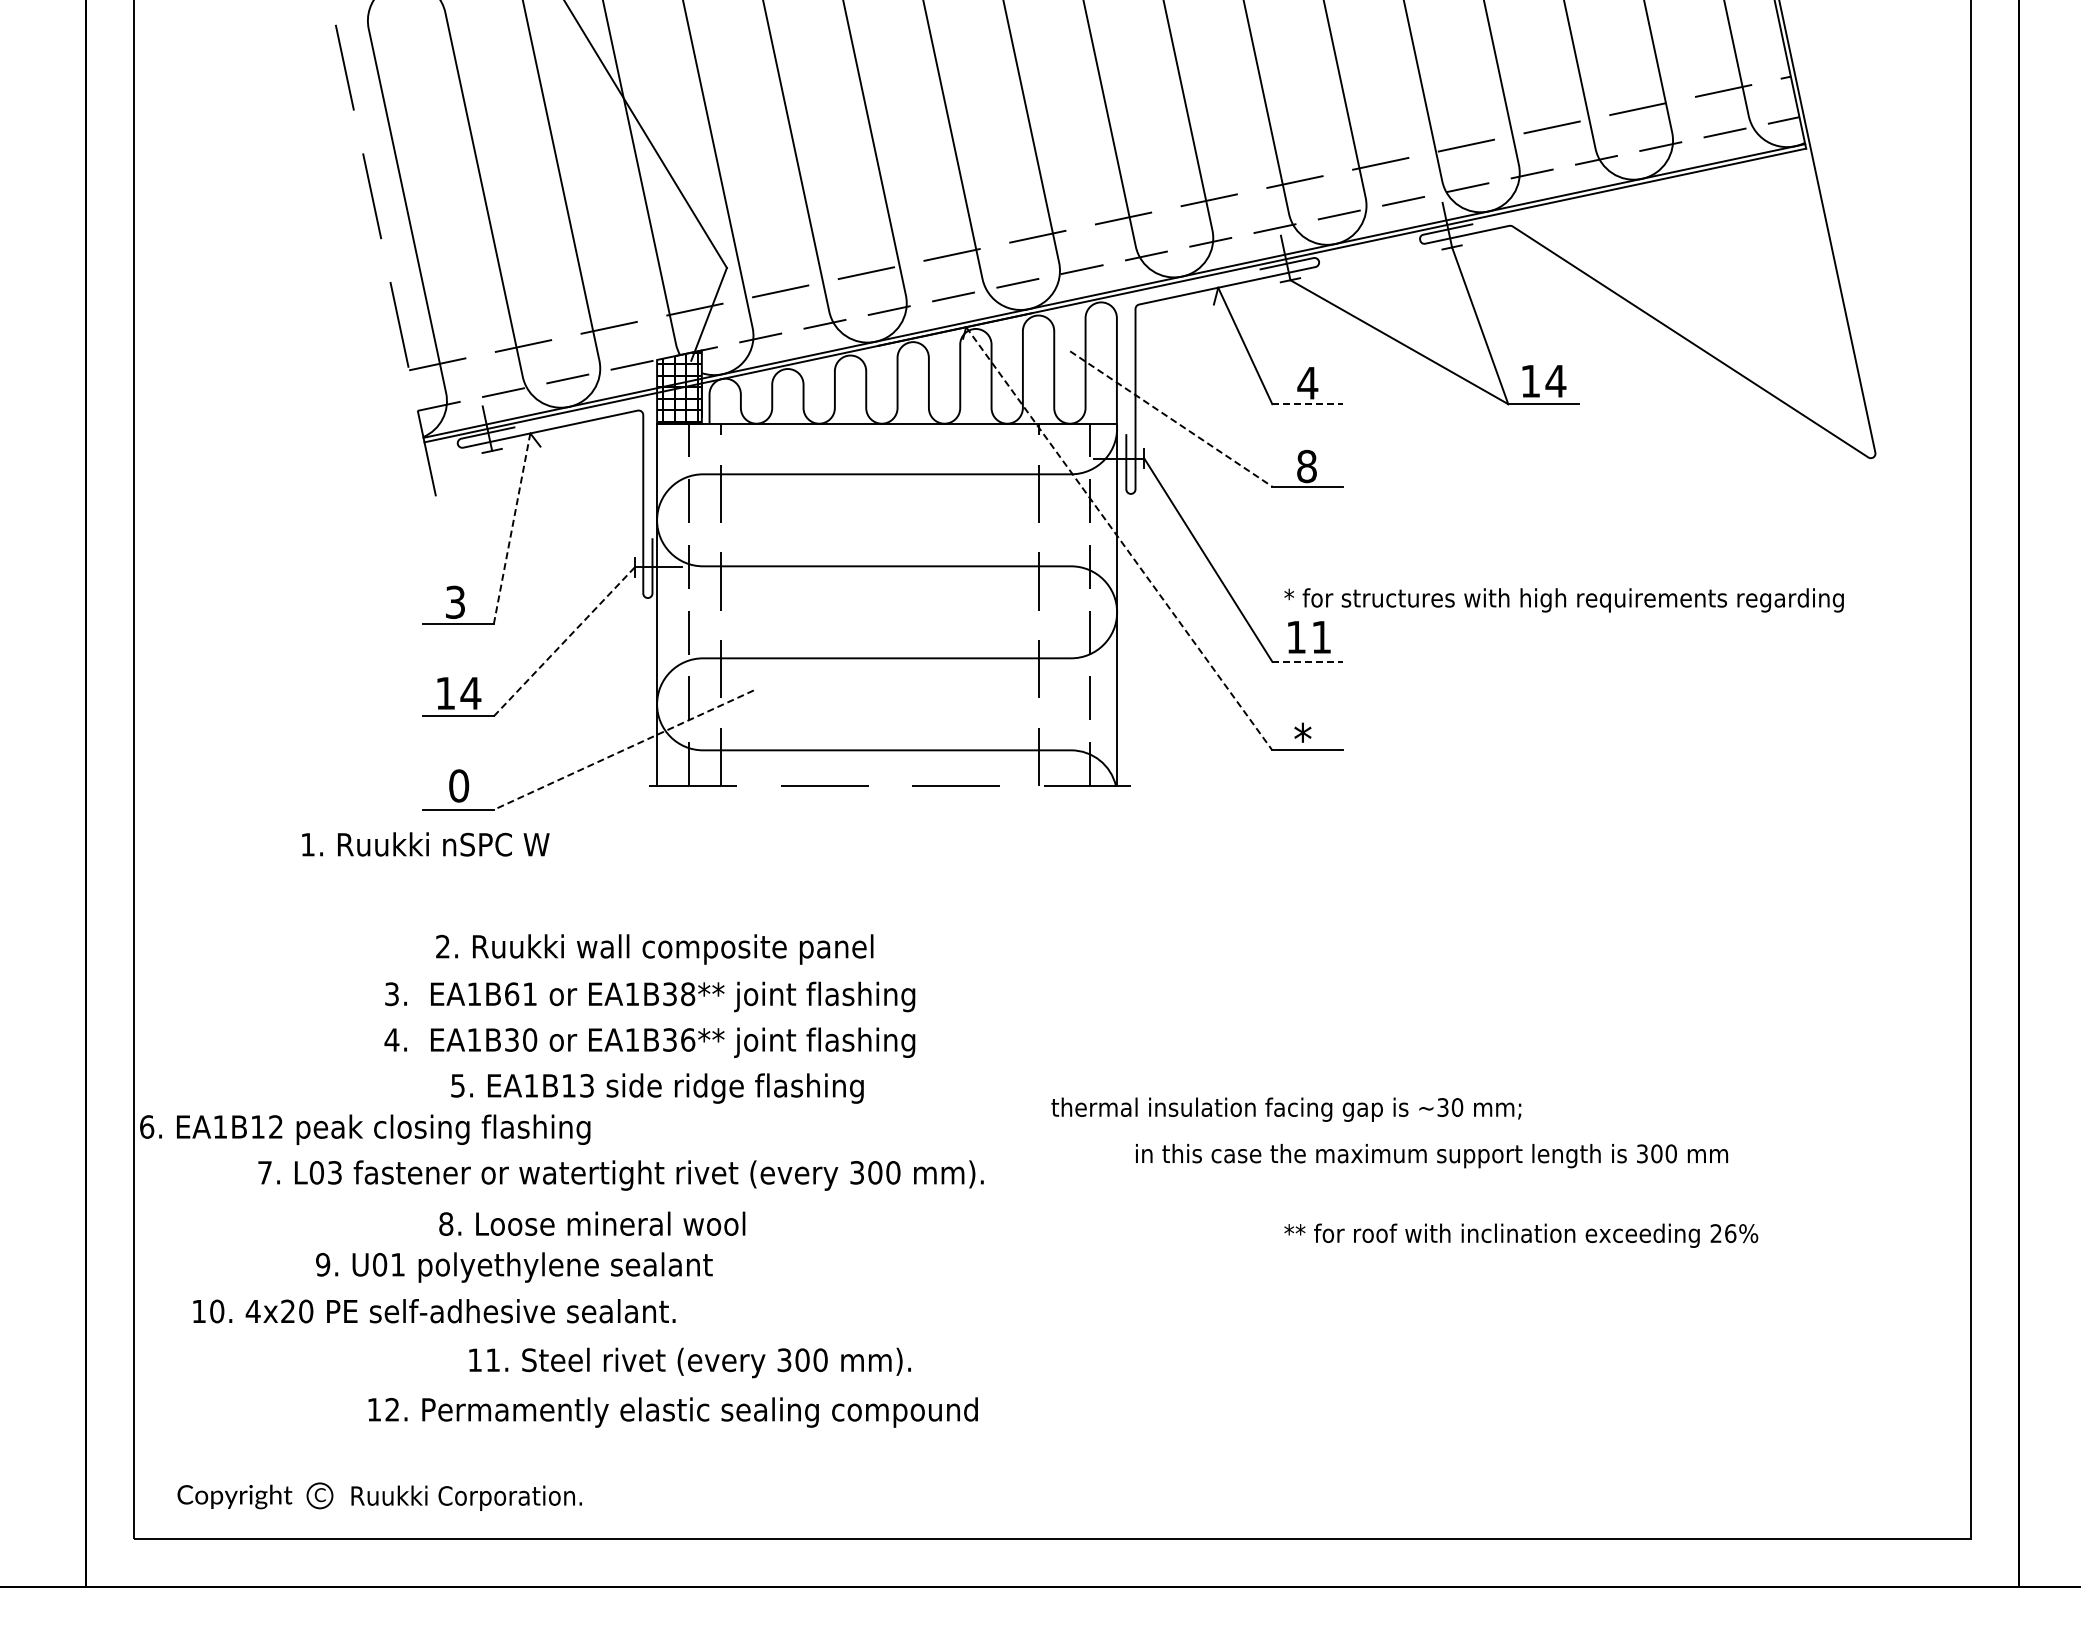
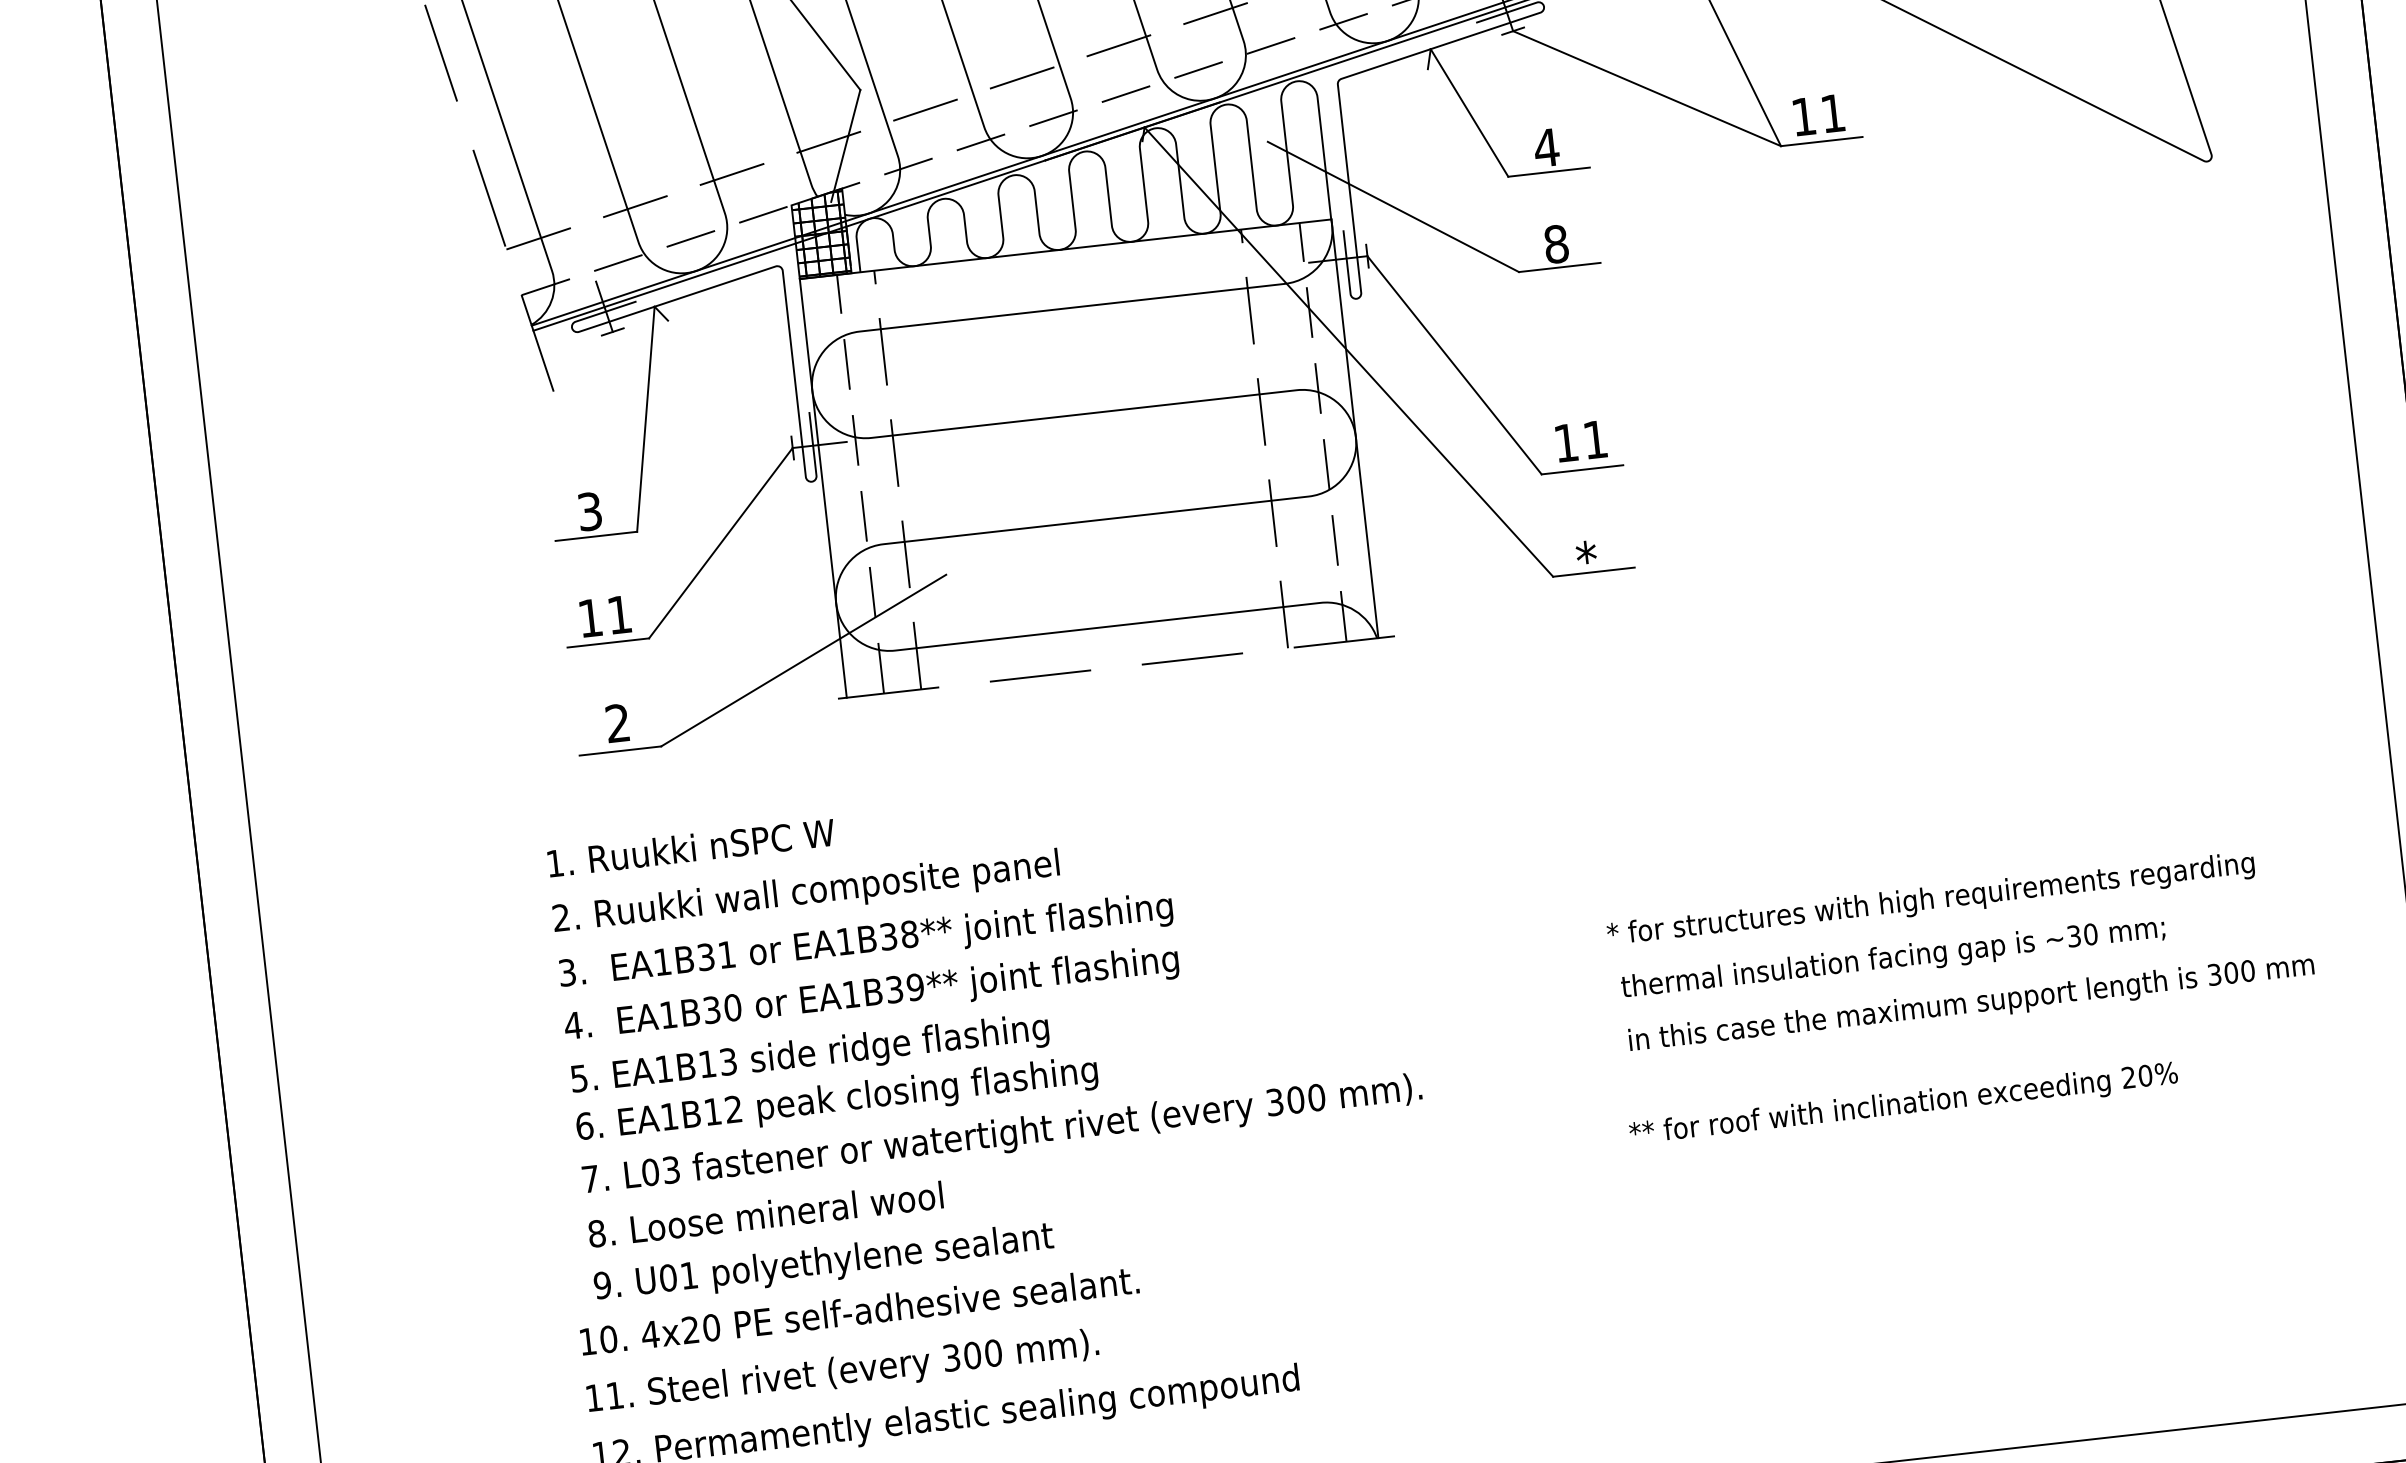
text: (1555, 381) -> (1832, 113), 14 -> 11
line: (1308, 404) -> (1550, 172), dashed -> solid
line: (1171, 418) -> (1393, 206), dashed -> solid
line: (512, 529) -> (646, 420), dashed -> solid
line: (1119, 539) -> (1349, 352), dashed -> solid
text: (1563, 600) -> (1930, 900), moved
line: (564, 641) -> (721, 542), dashed -> solid
line: (1308, 661) -> (1583, 469), dashed -> solid
text: (470, 693) -> (619, 615), 14 -> 11
line: (623, 750) -> (803, 661), dashed -> solid
text: (459, 785) -> (618, 722), 0 -> 2
text: (425, 844) -> (690, 848), moved
text: (654, 949) -> (806, 893), moved
text: (512, 994) -> (706, 957), EA1B61 -> EA1B31
text: (688, 1039) -> (915, 986), EA1B36** -> EA1B39**
text: (657, 1088) -> (810, 1055), moved
text: (1286, 1109) -> (1893, 958), moved
text: (365, 1129) -> (837, 1100), moved
text: (1432, 1156) -> (1972, 1005), moved
text: (620, 1175) -> (1001, 1136), moved
text: (592, 1223) -> (765, 1214), moved
text: (1730, 1233) -> (2145, 1075), 26% -> 20%
text: (514, 1267) -> (824, 1263), moved
text: (434, 1311) -> (859, 1311), moved
text: (689, 1362) -> (842, 1372), moved

